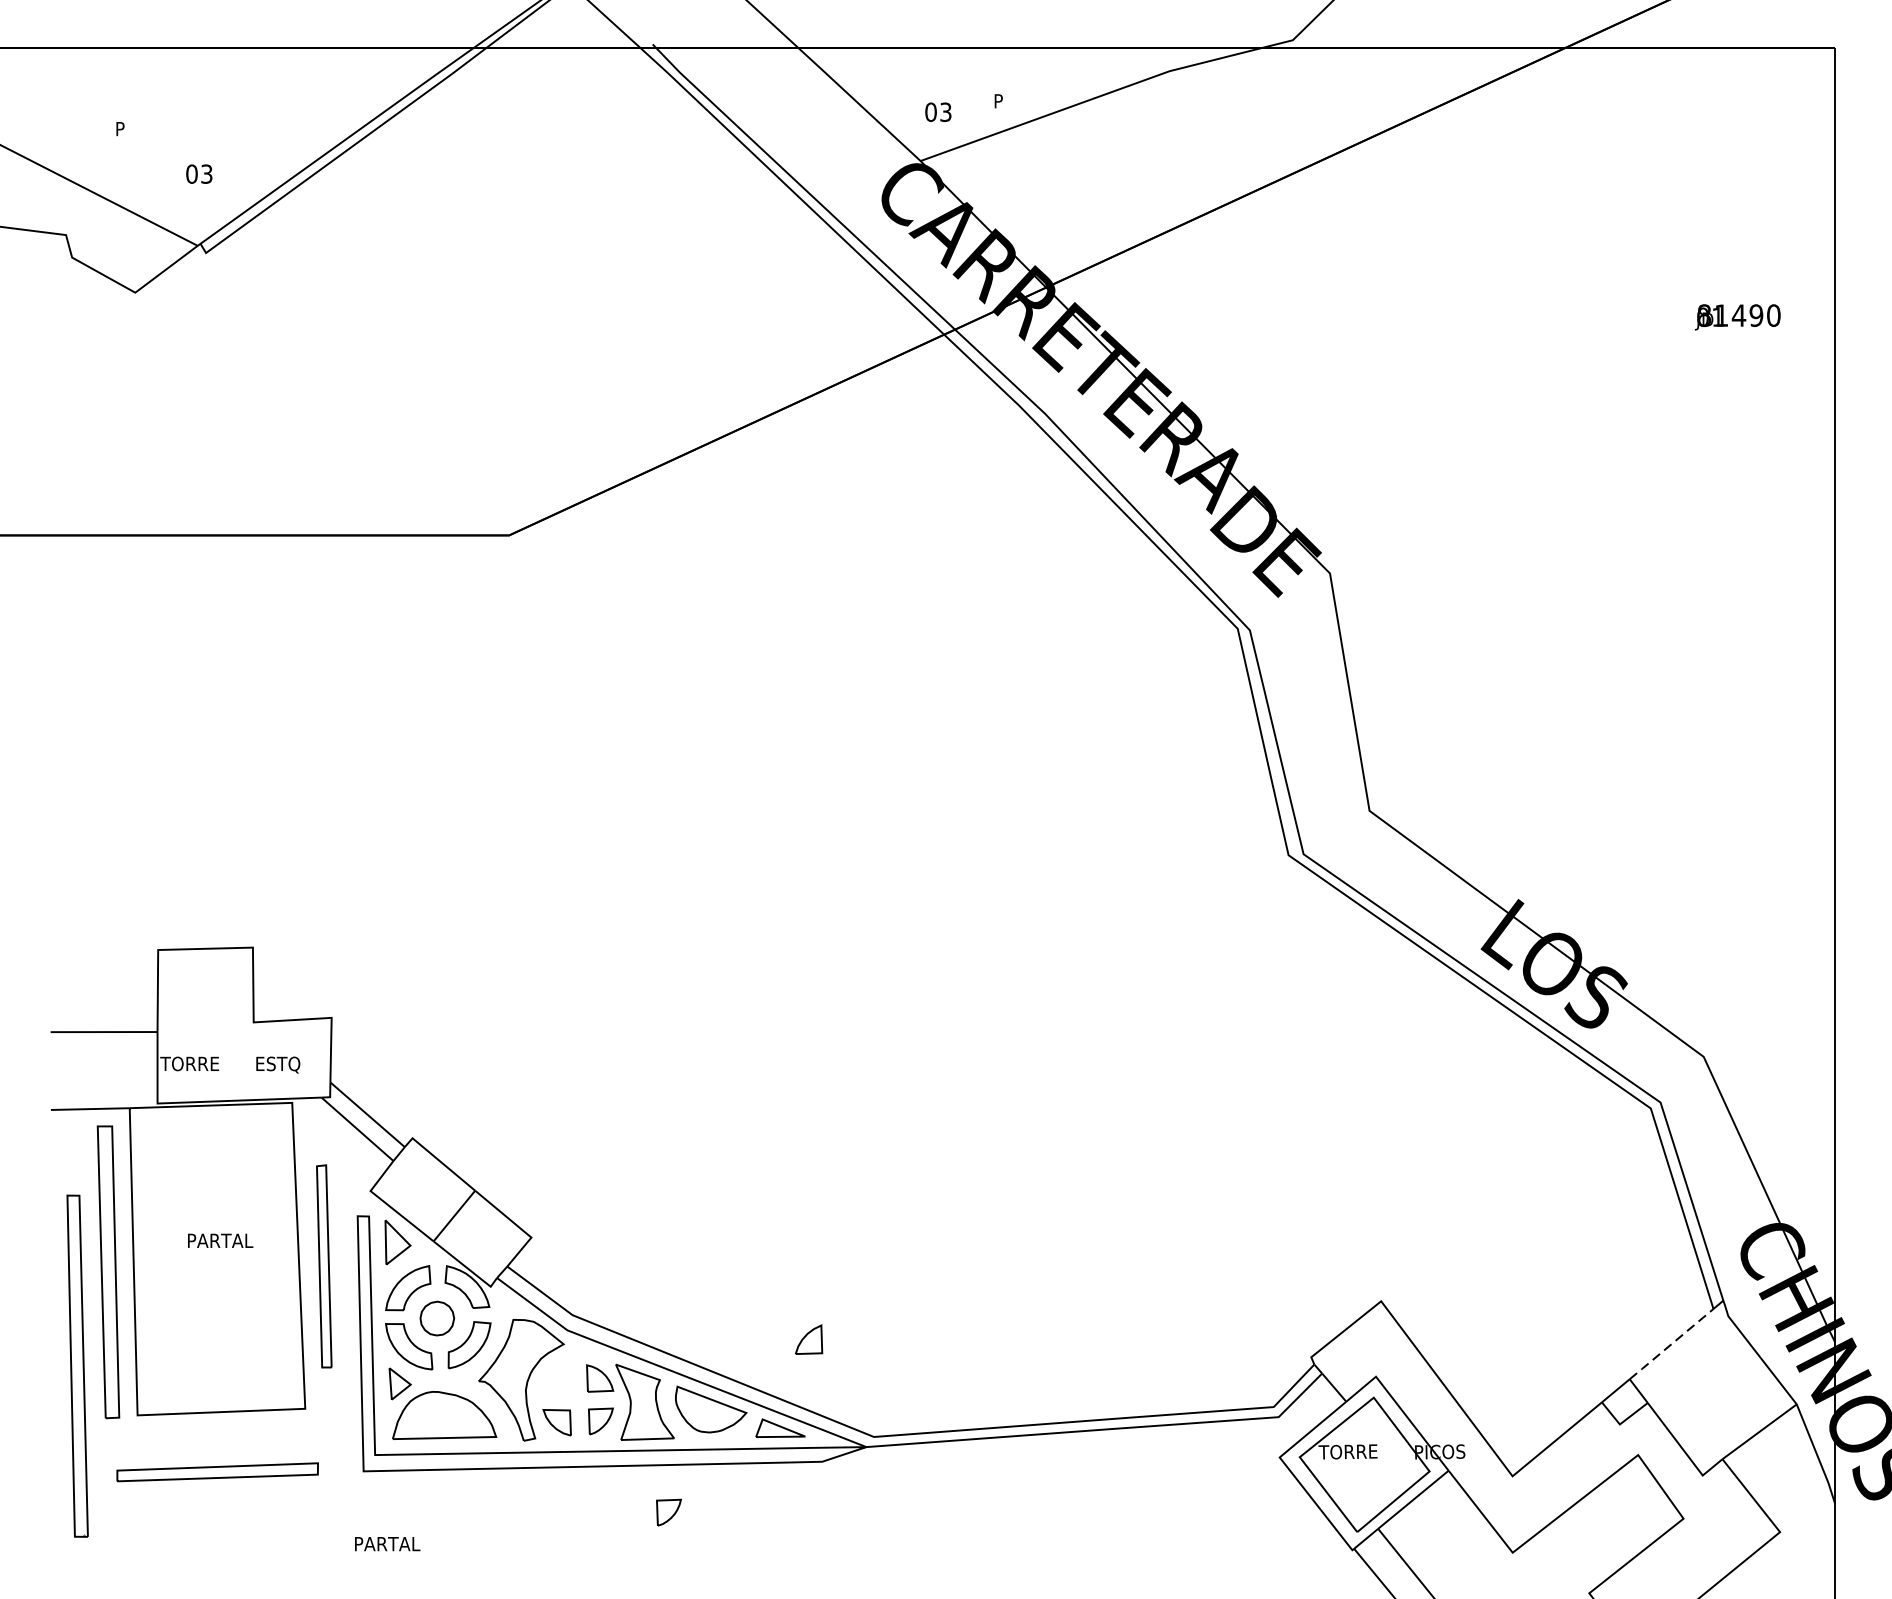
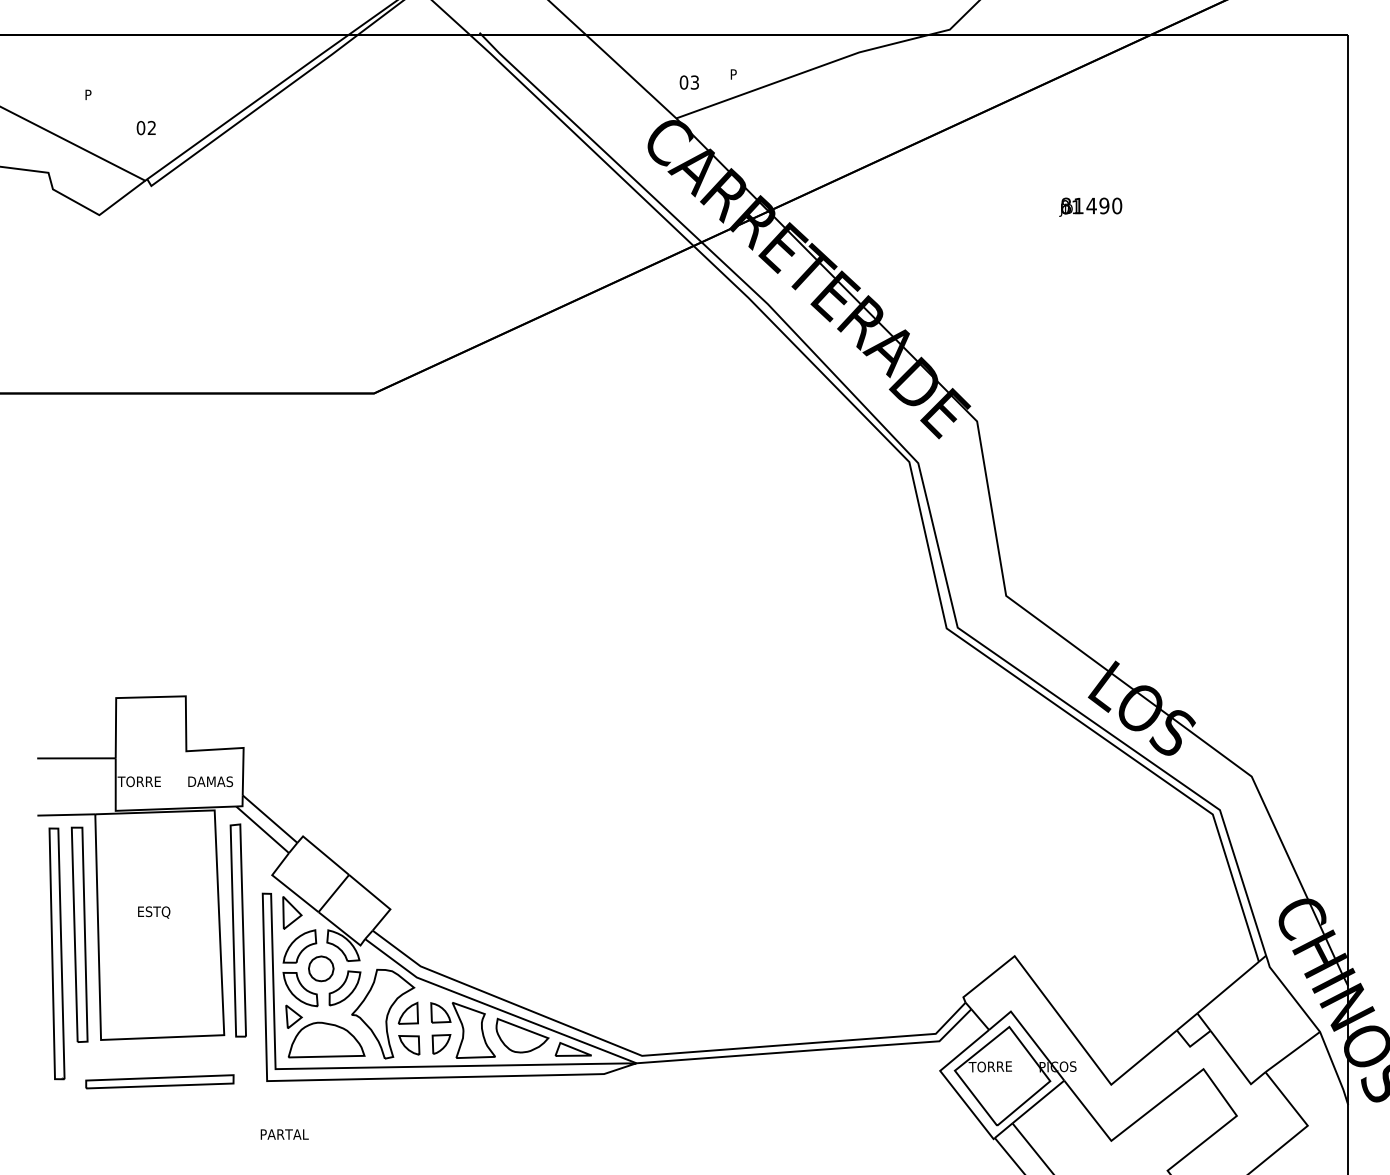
text: (206, 174) -> (151, 128), 03 -> 02
text: (1737, 316) -> (1090, 206), moved
text: (287, 1064) -> (211, 782), ESTQ -> DAMAS
text: (221, 1241) -> (162, 912), PARTAL -> ESTQ
part: (323, 1266) -> (237, 930), size x1.43
part: (807, 1338) -> (407, 1012), moved
line: (1670, 1345) -> (1227, 988), dashed -> solid
part: (76, 1365) -> (56, 953), moved
part: (669, 1512) -> (491, 1111), removed

